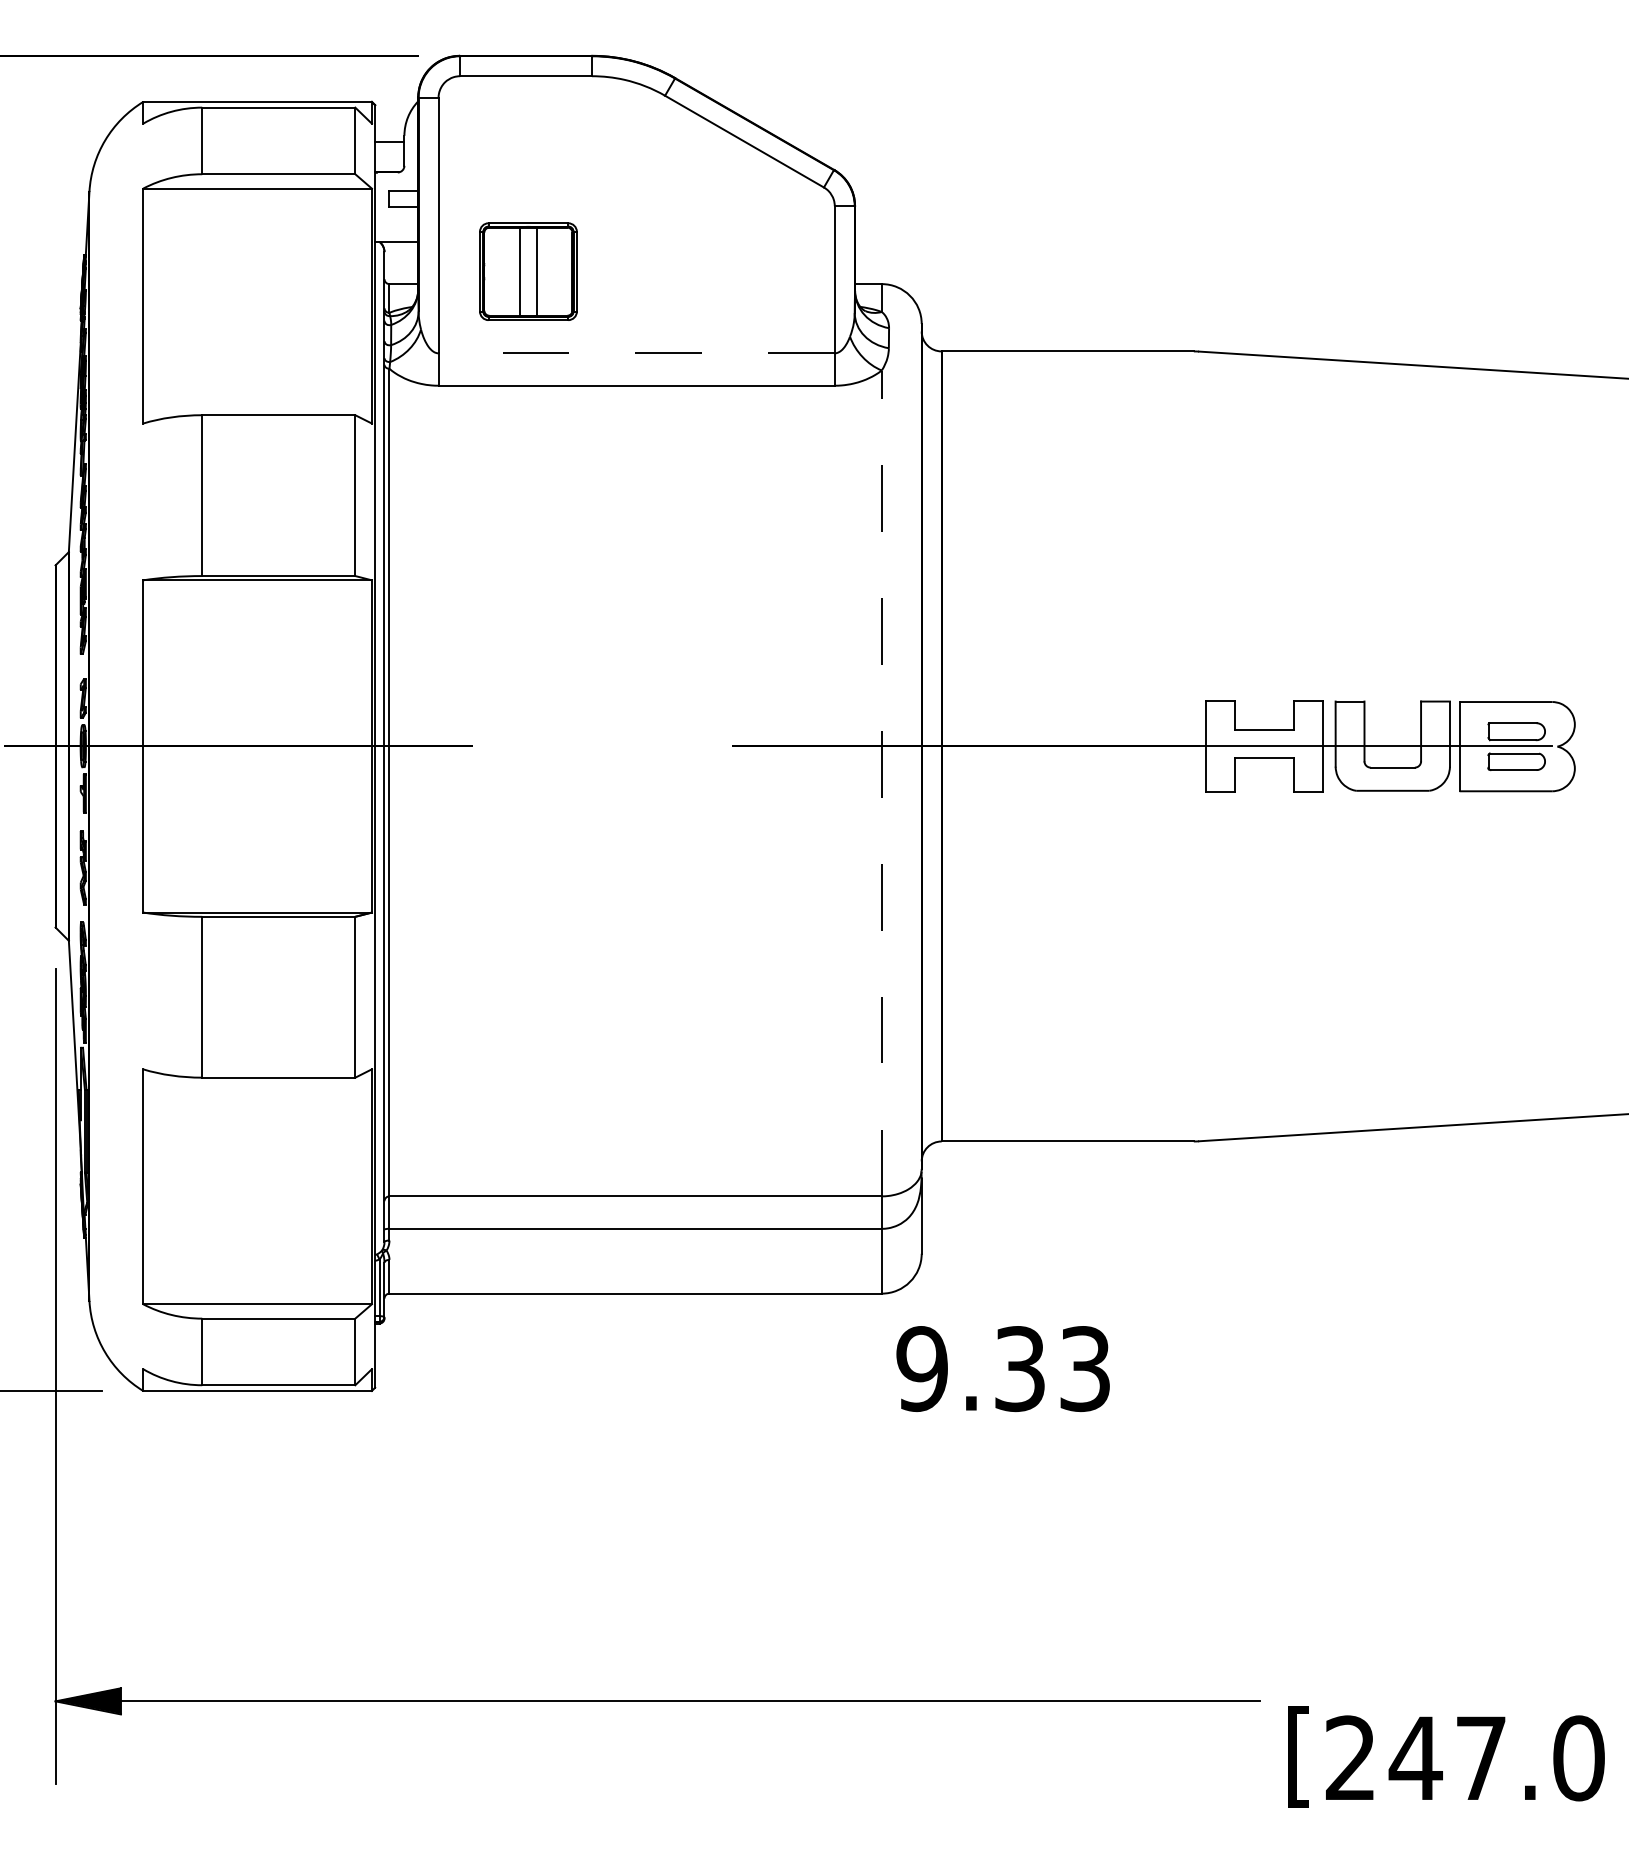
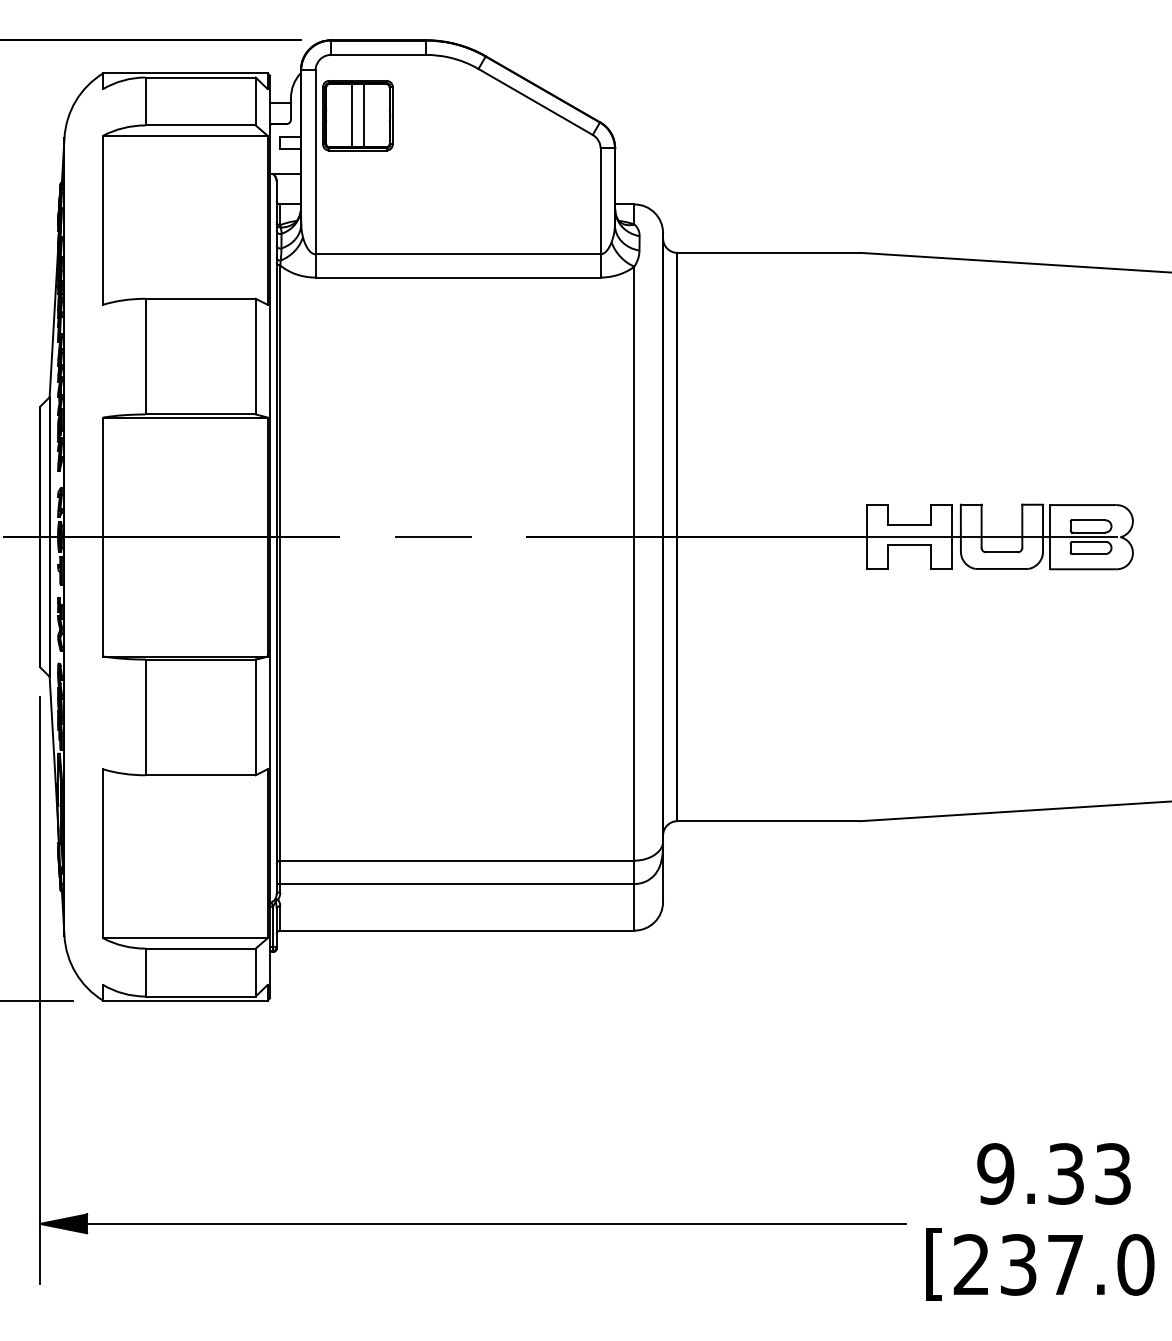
part: (528, 271) -> (357, 115), moved
line: (636, 353) -> (457, 254), dashed -> solid
line: (601, 745) -> (432, 536), added
line: (881, 783) -> (634, 563), dashed -> solid
text: (1002, 1369) -> (1053, 1174), moved
text: (1415, 1758) -> (1018, 1265), 247.0 -> 237.0

